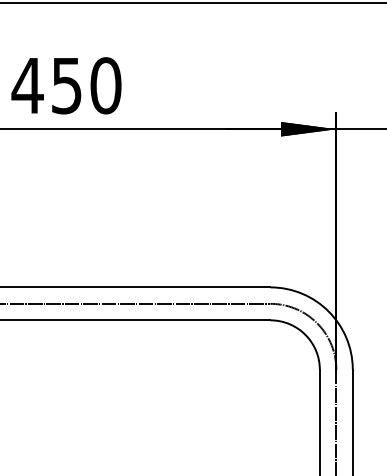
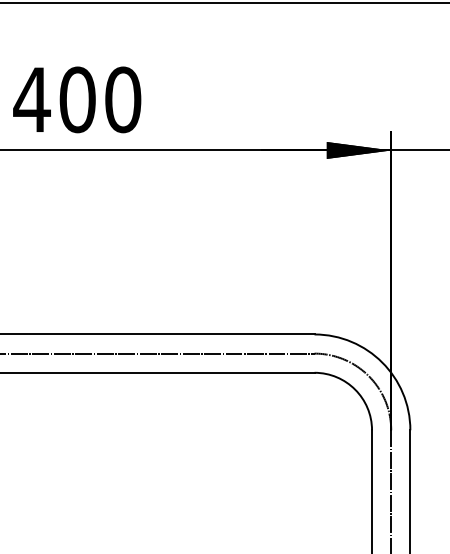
text: (66, 85) -> (77, 99), 450 -> 400

